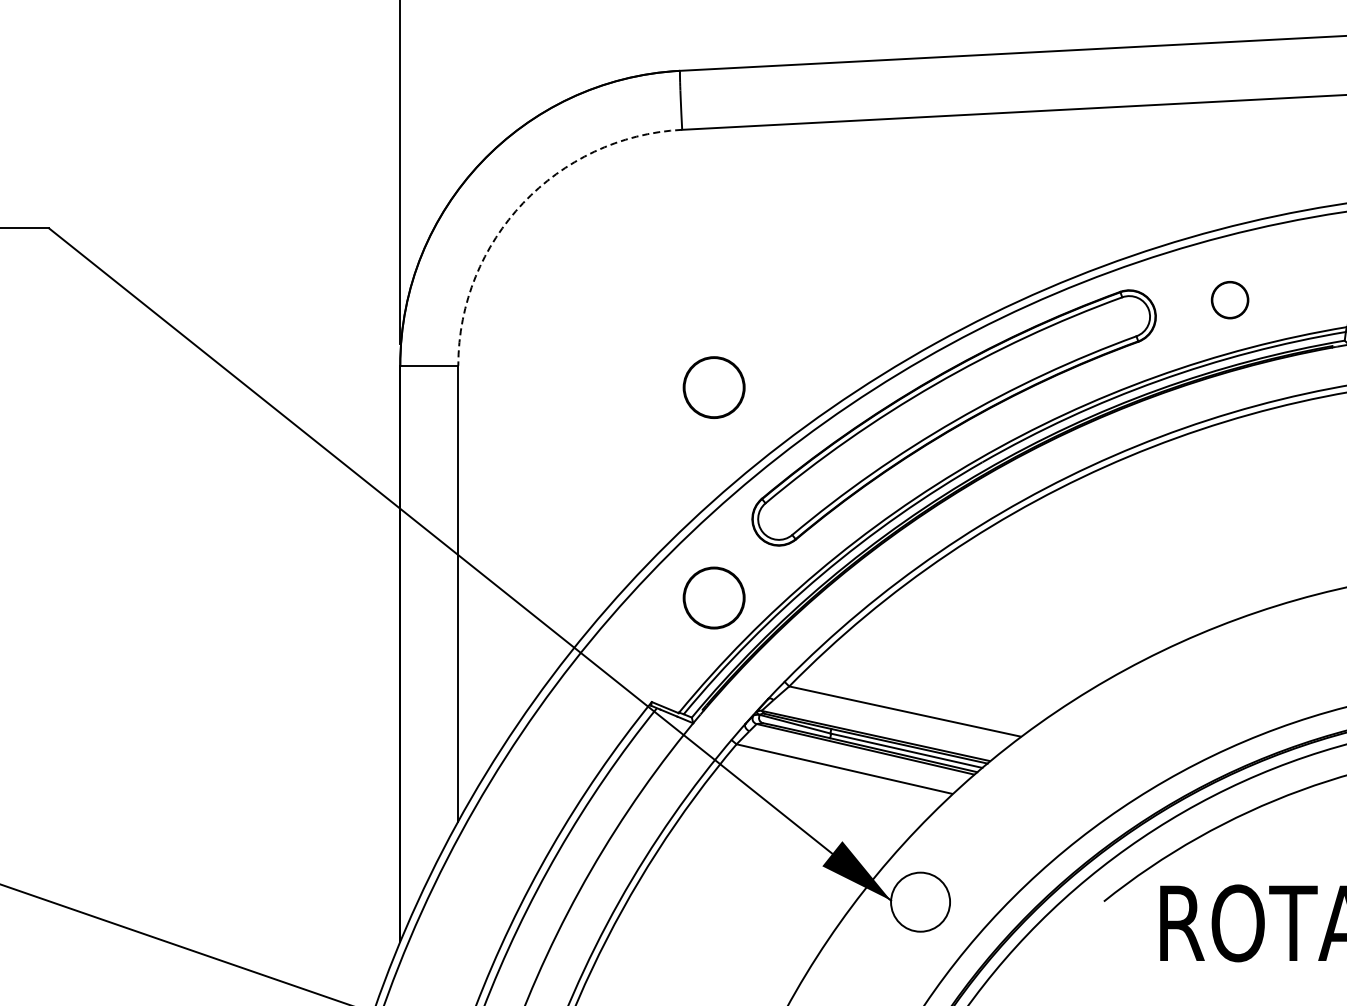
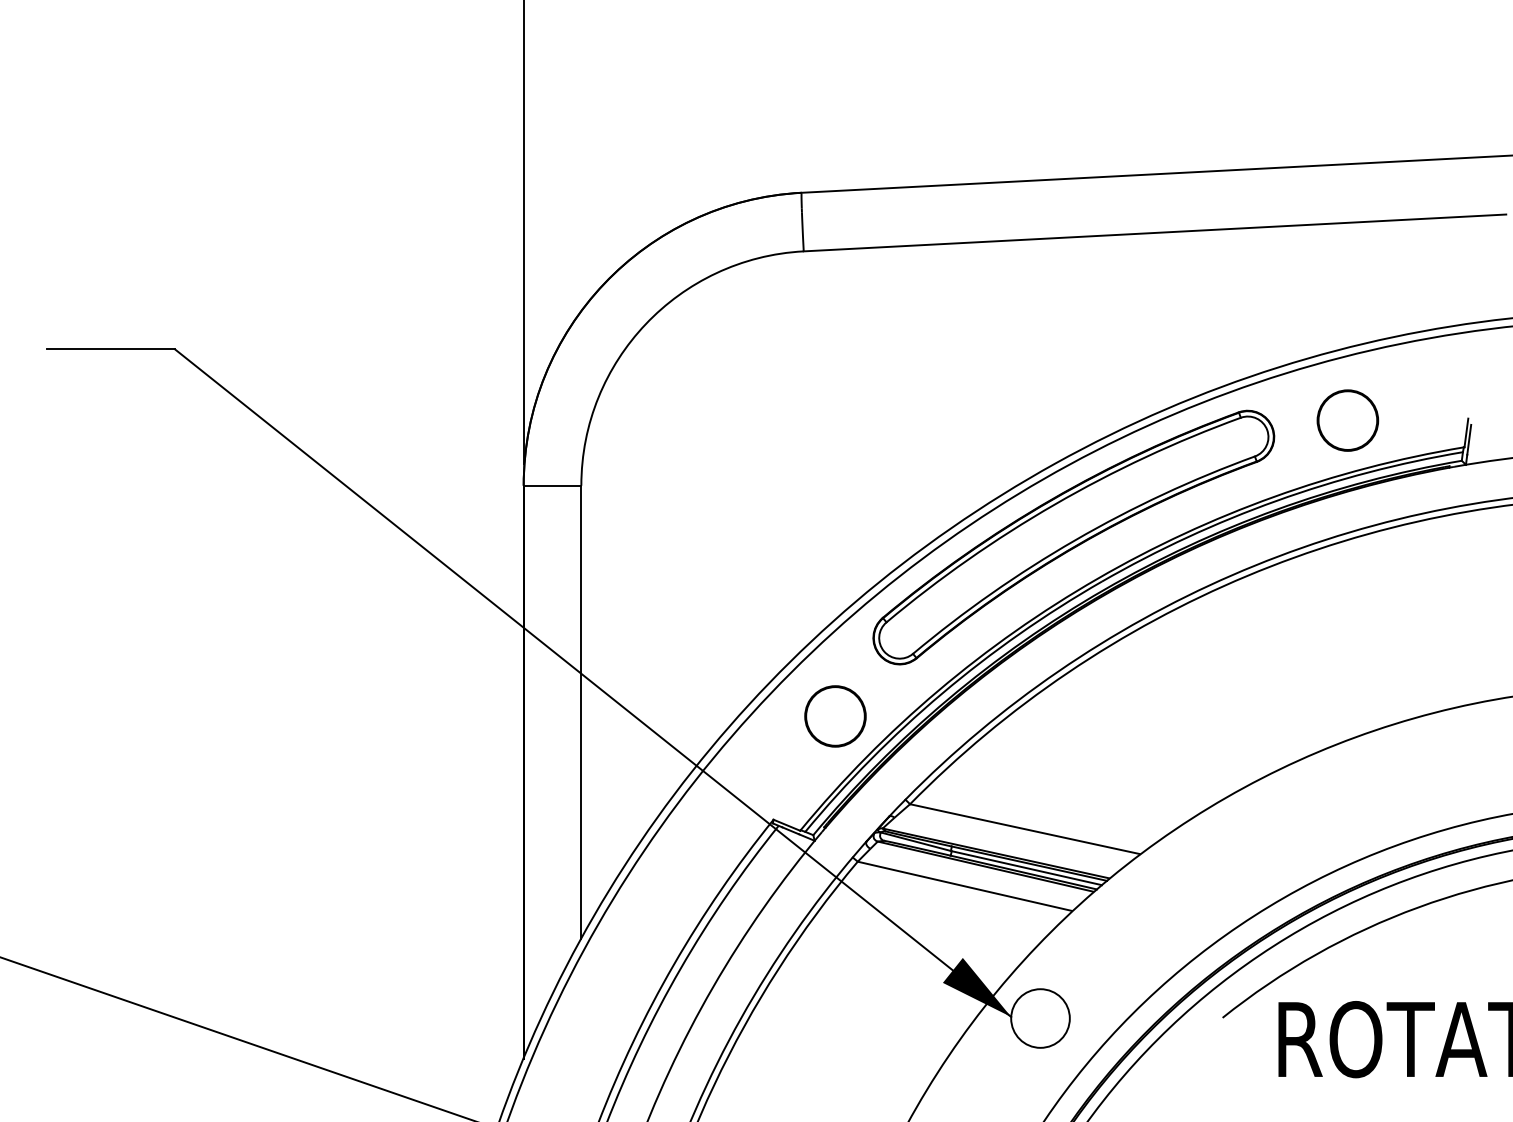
arc: (522, 203) -> (645, 324), dashed -> solid
part: (1229, 300) -> (1347, 420), size x1.67
circle: (714, 387) -> (835, 507), removed

